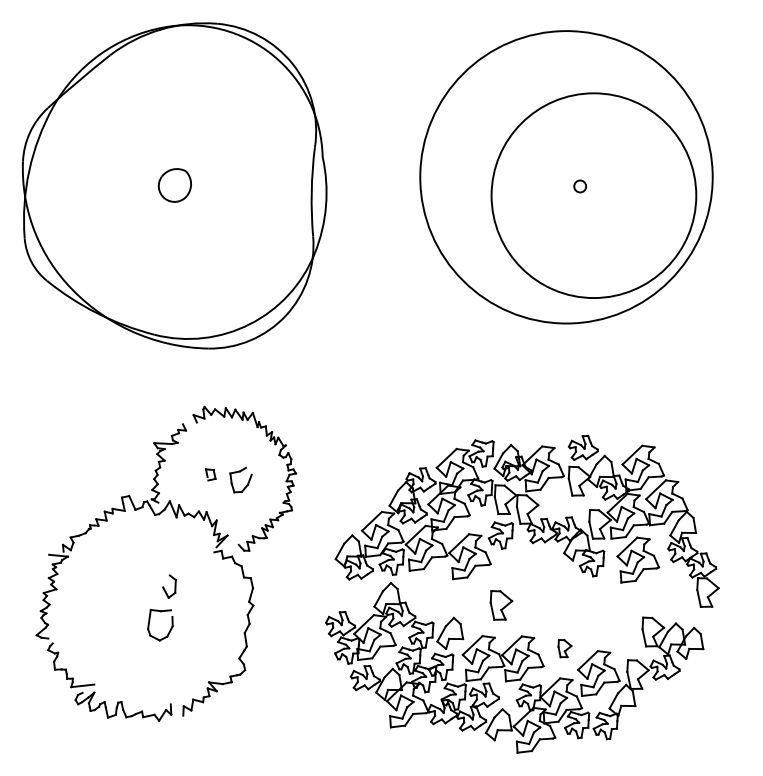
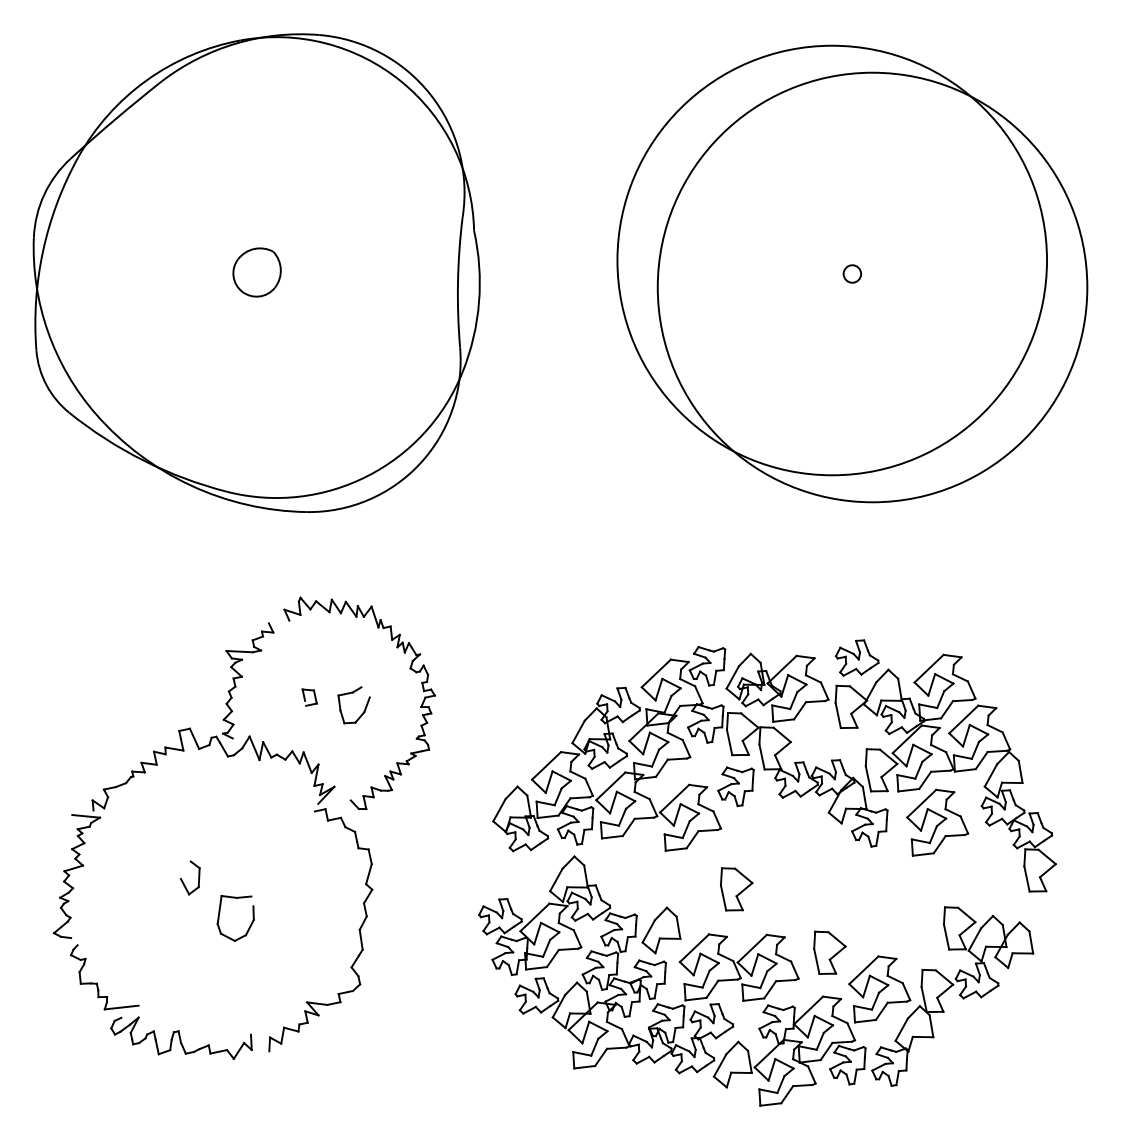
circle: (593, 195) -> (871, 287), size x1.43
part: (169, 586) -> (190, 877), moved
part: (564, 648) -> (829, 952), size x1.67

